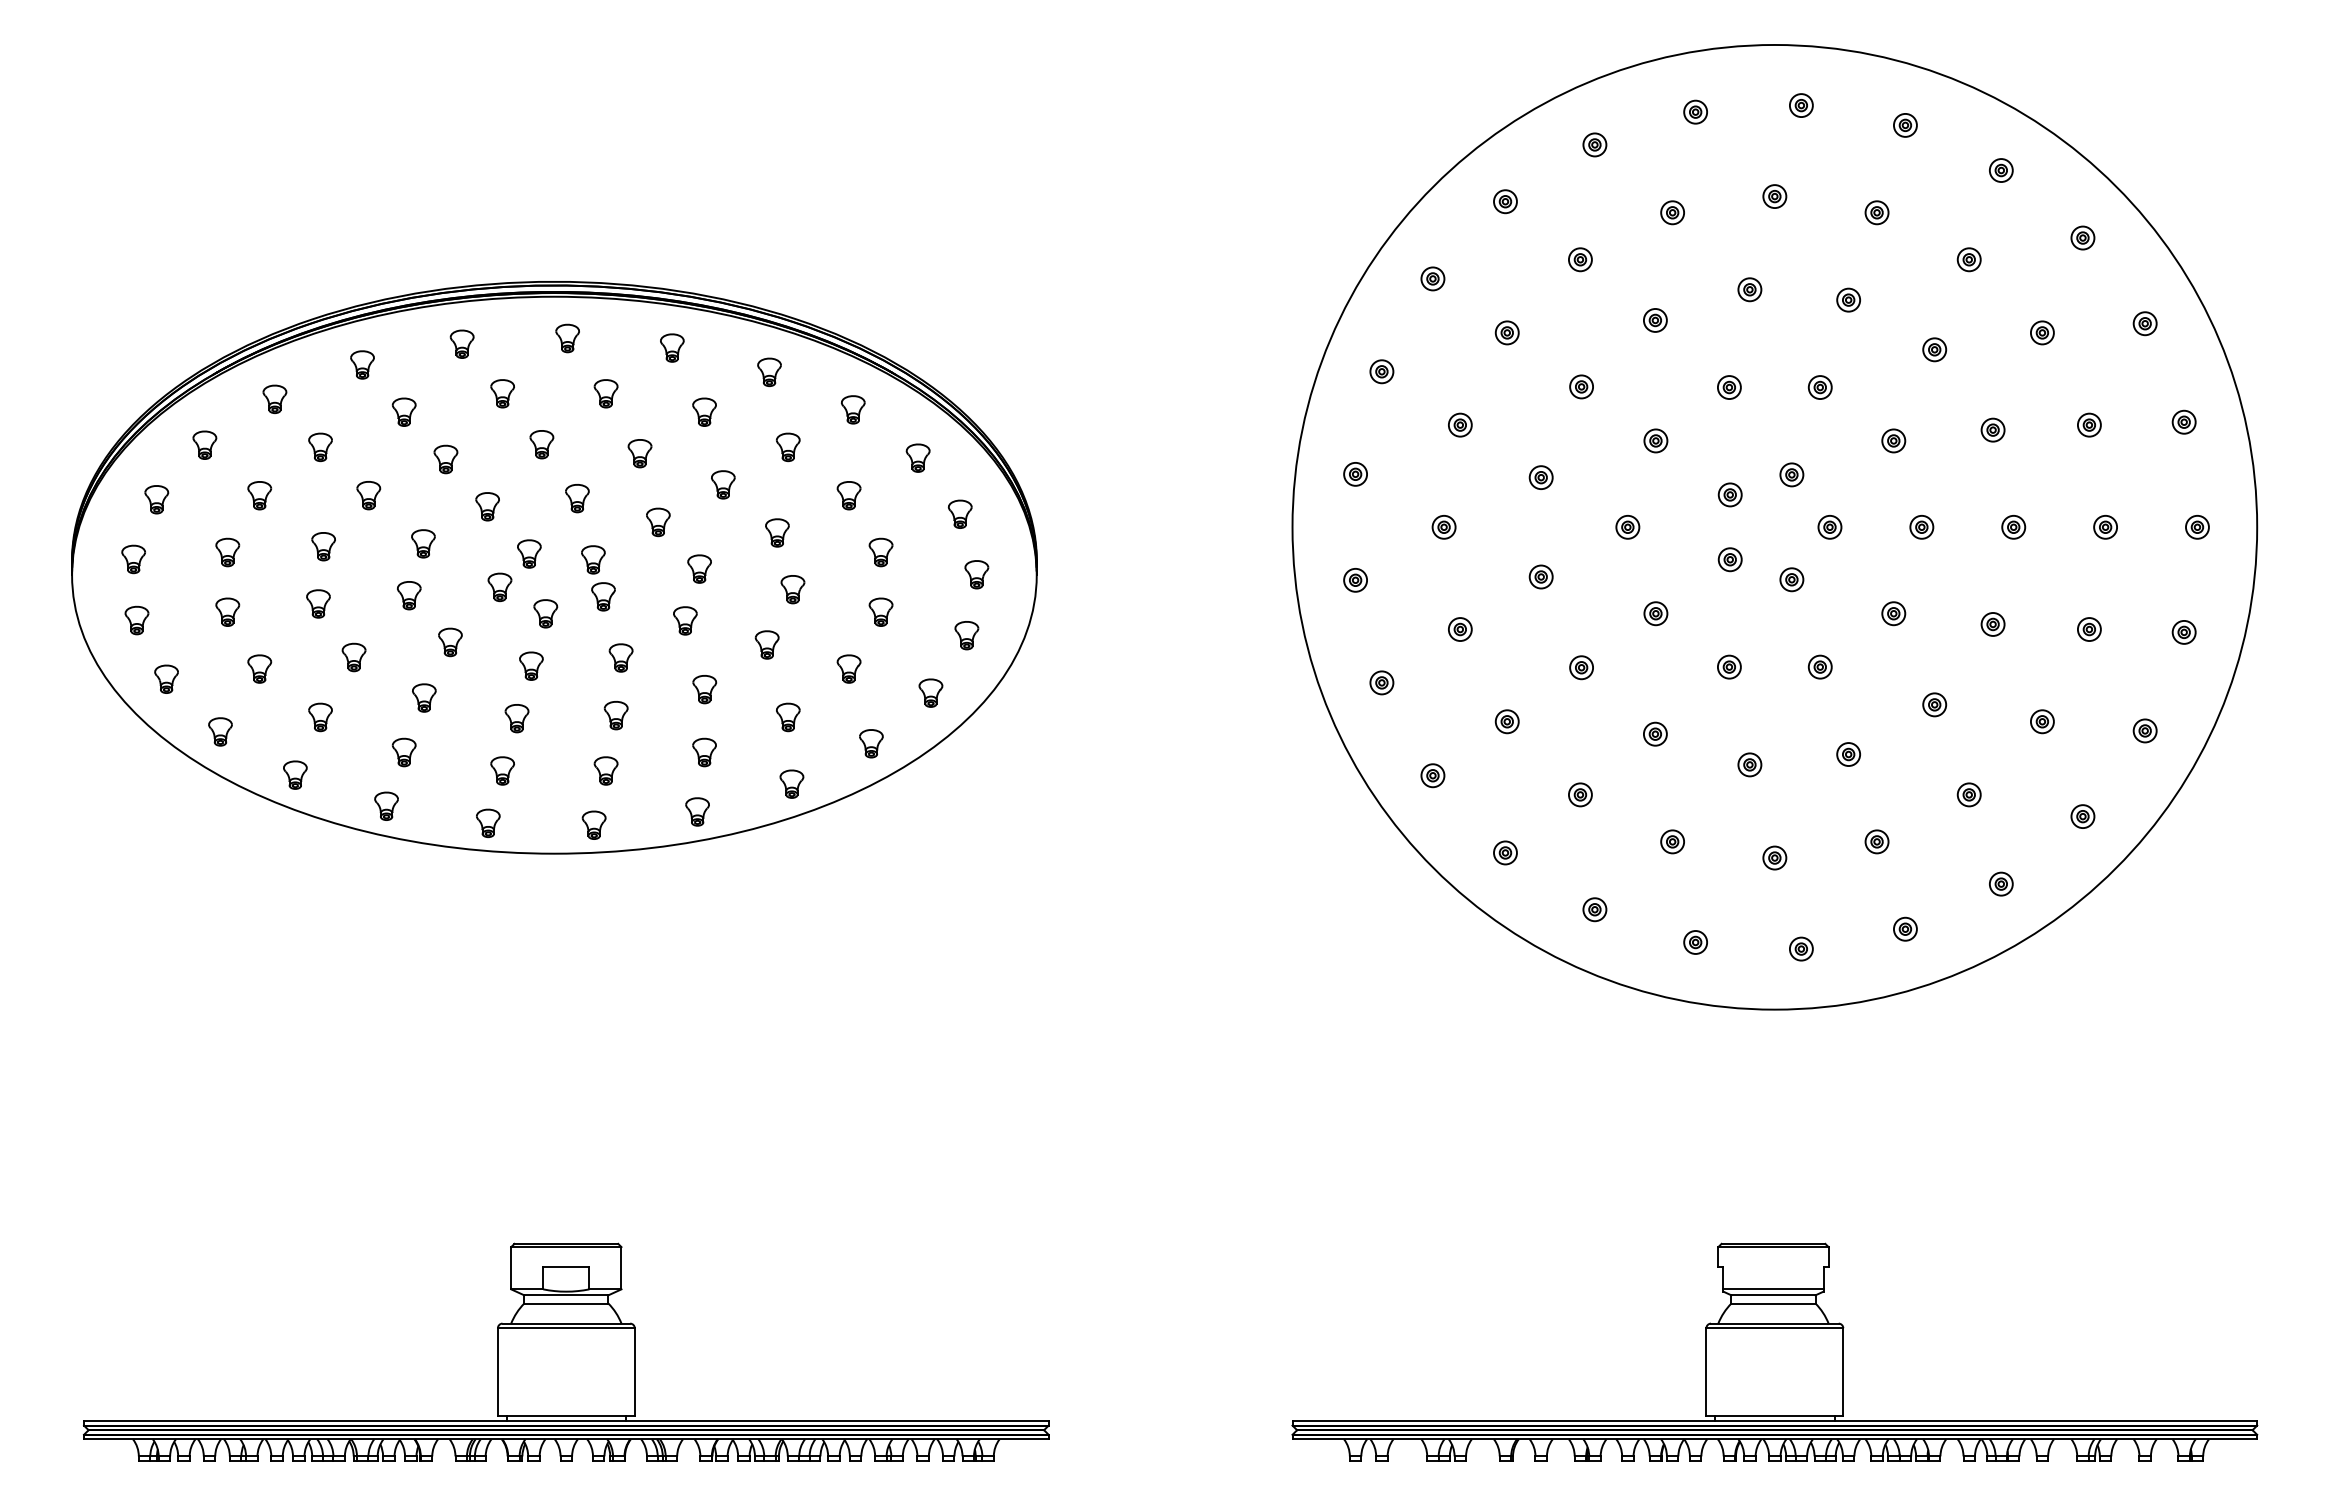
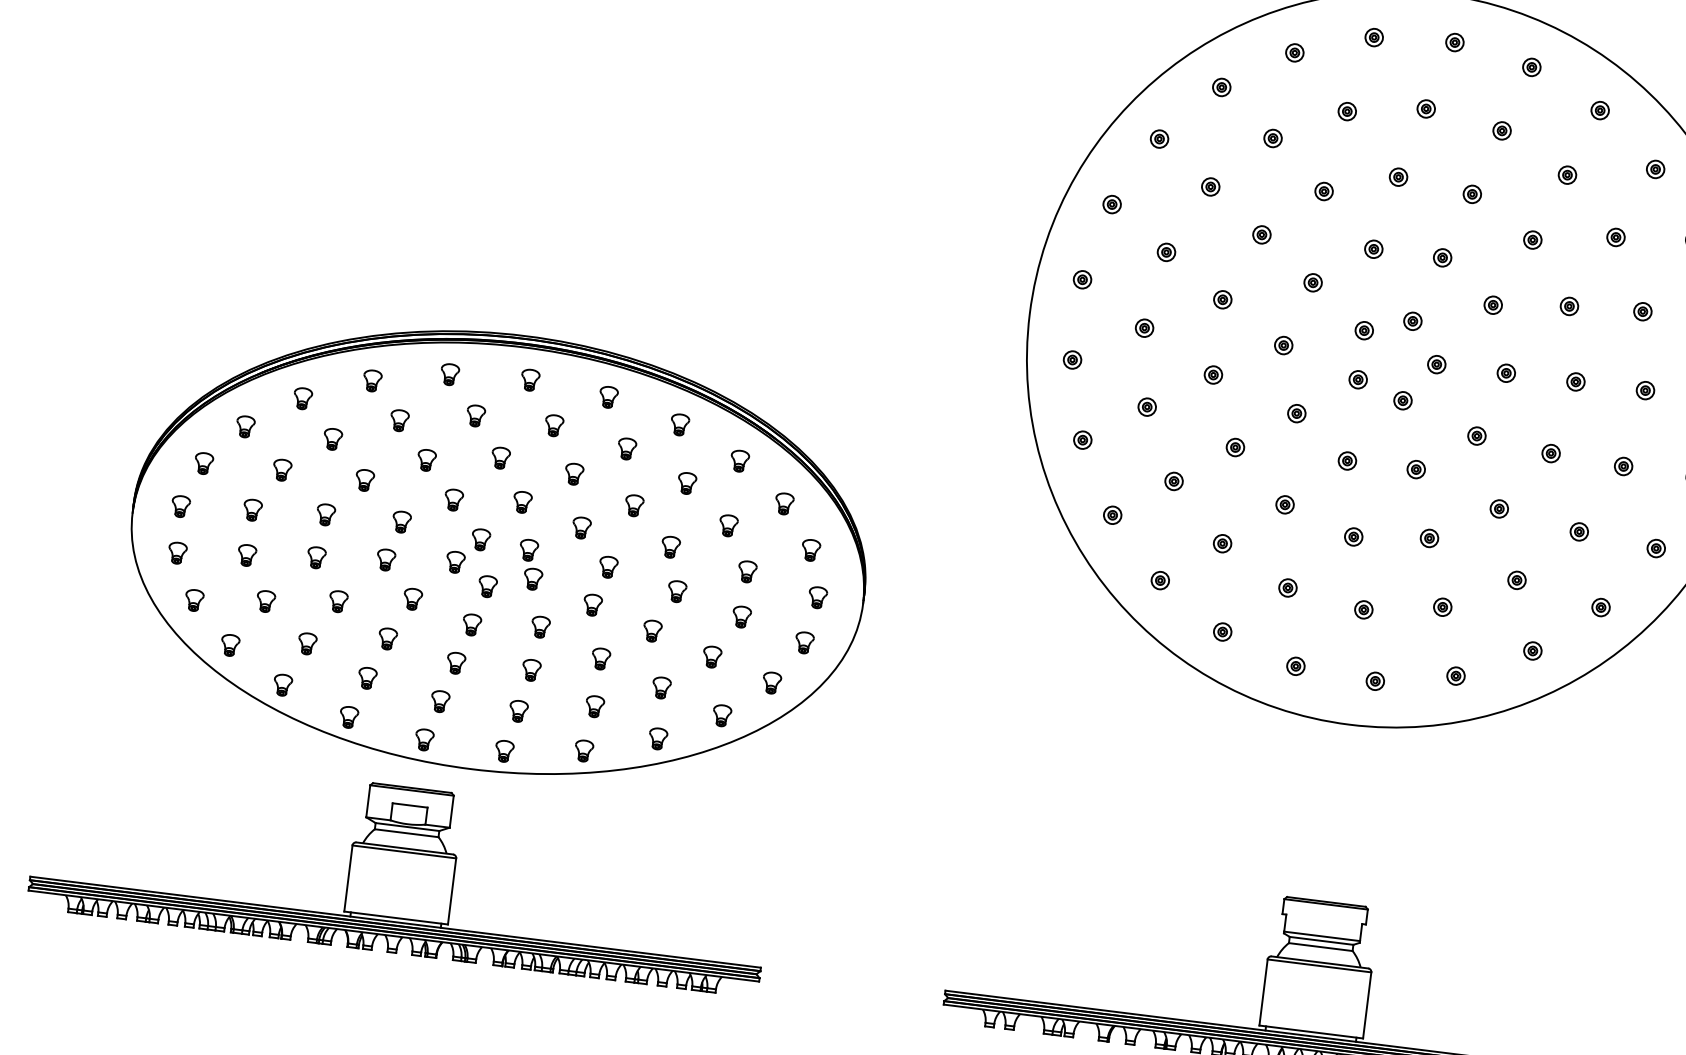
part: (554, 567) -> (498, 552), moved

